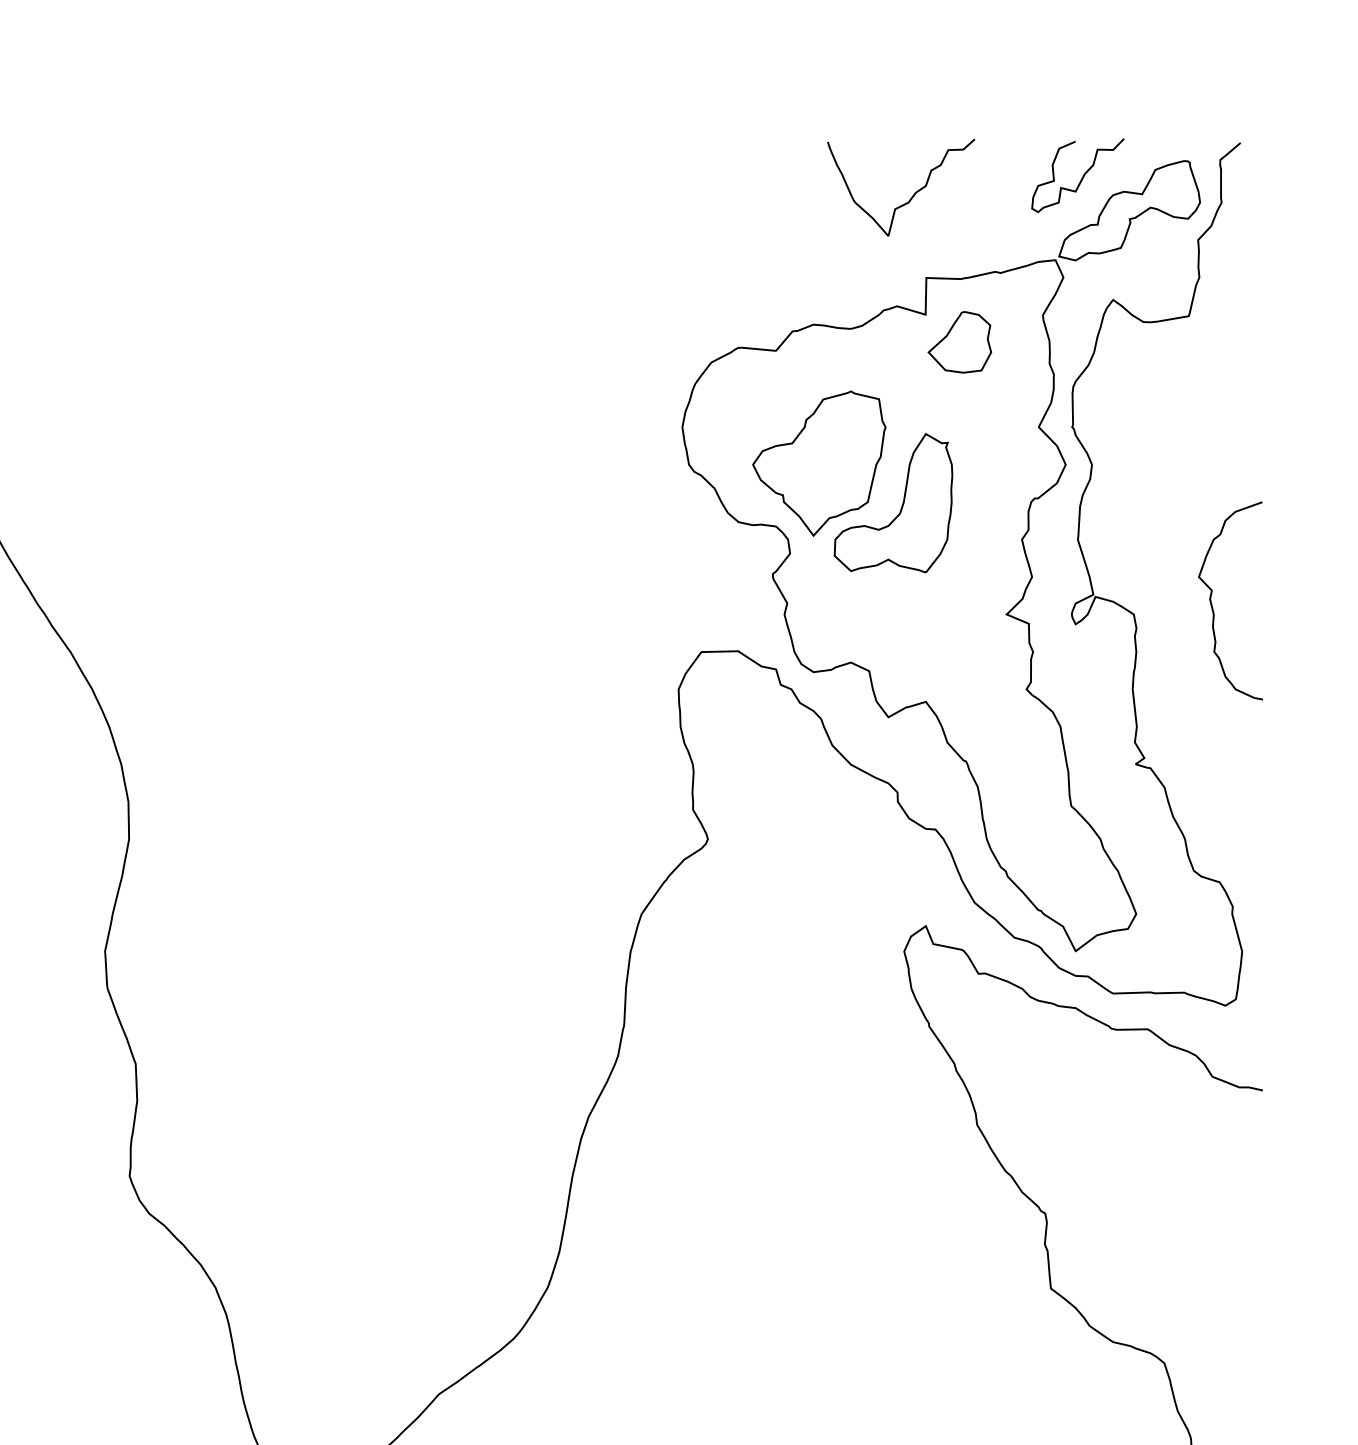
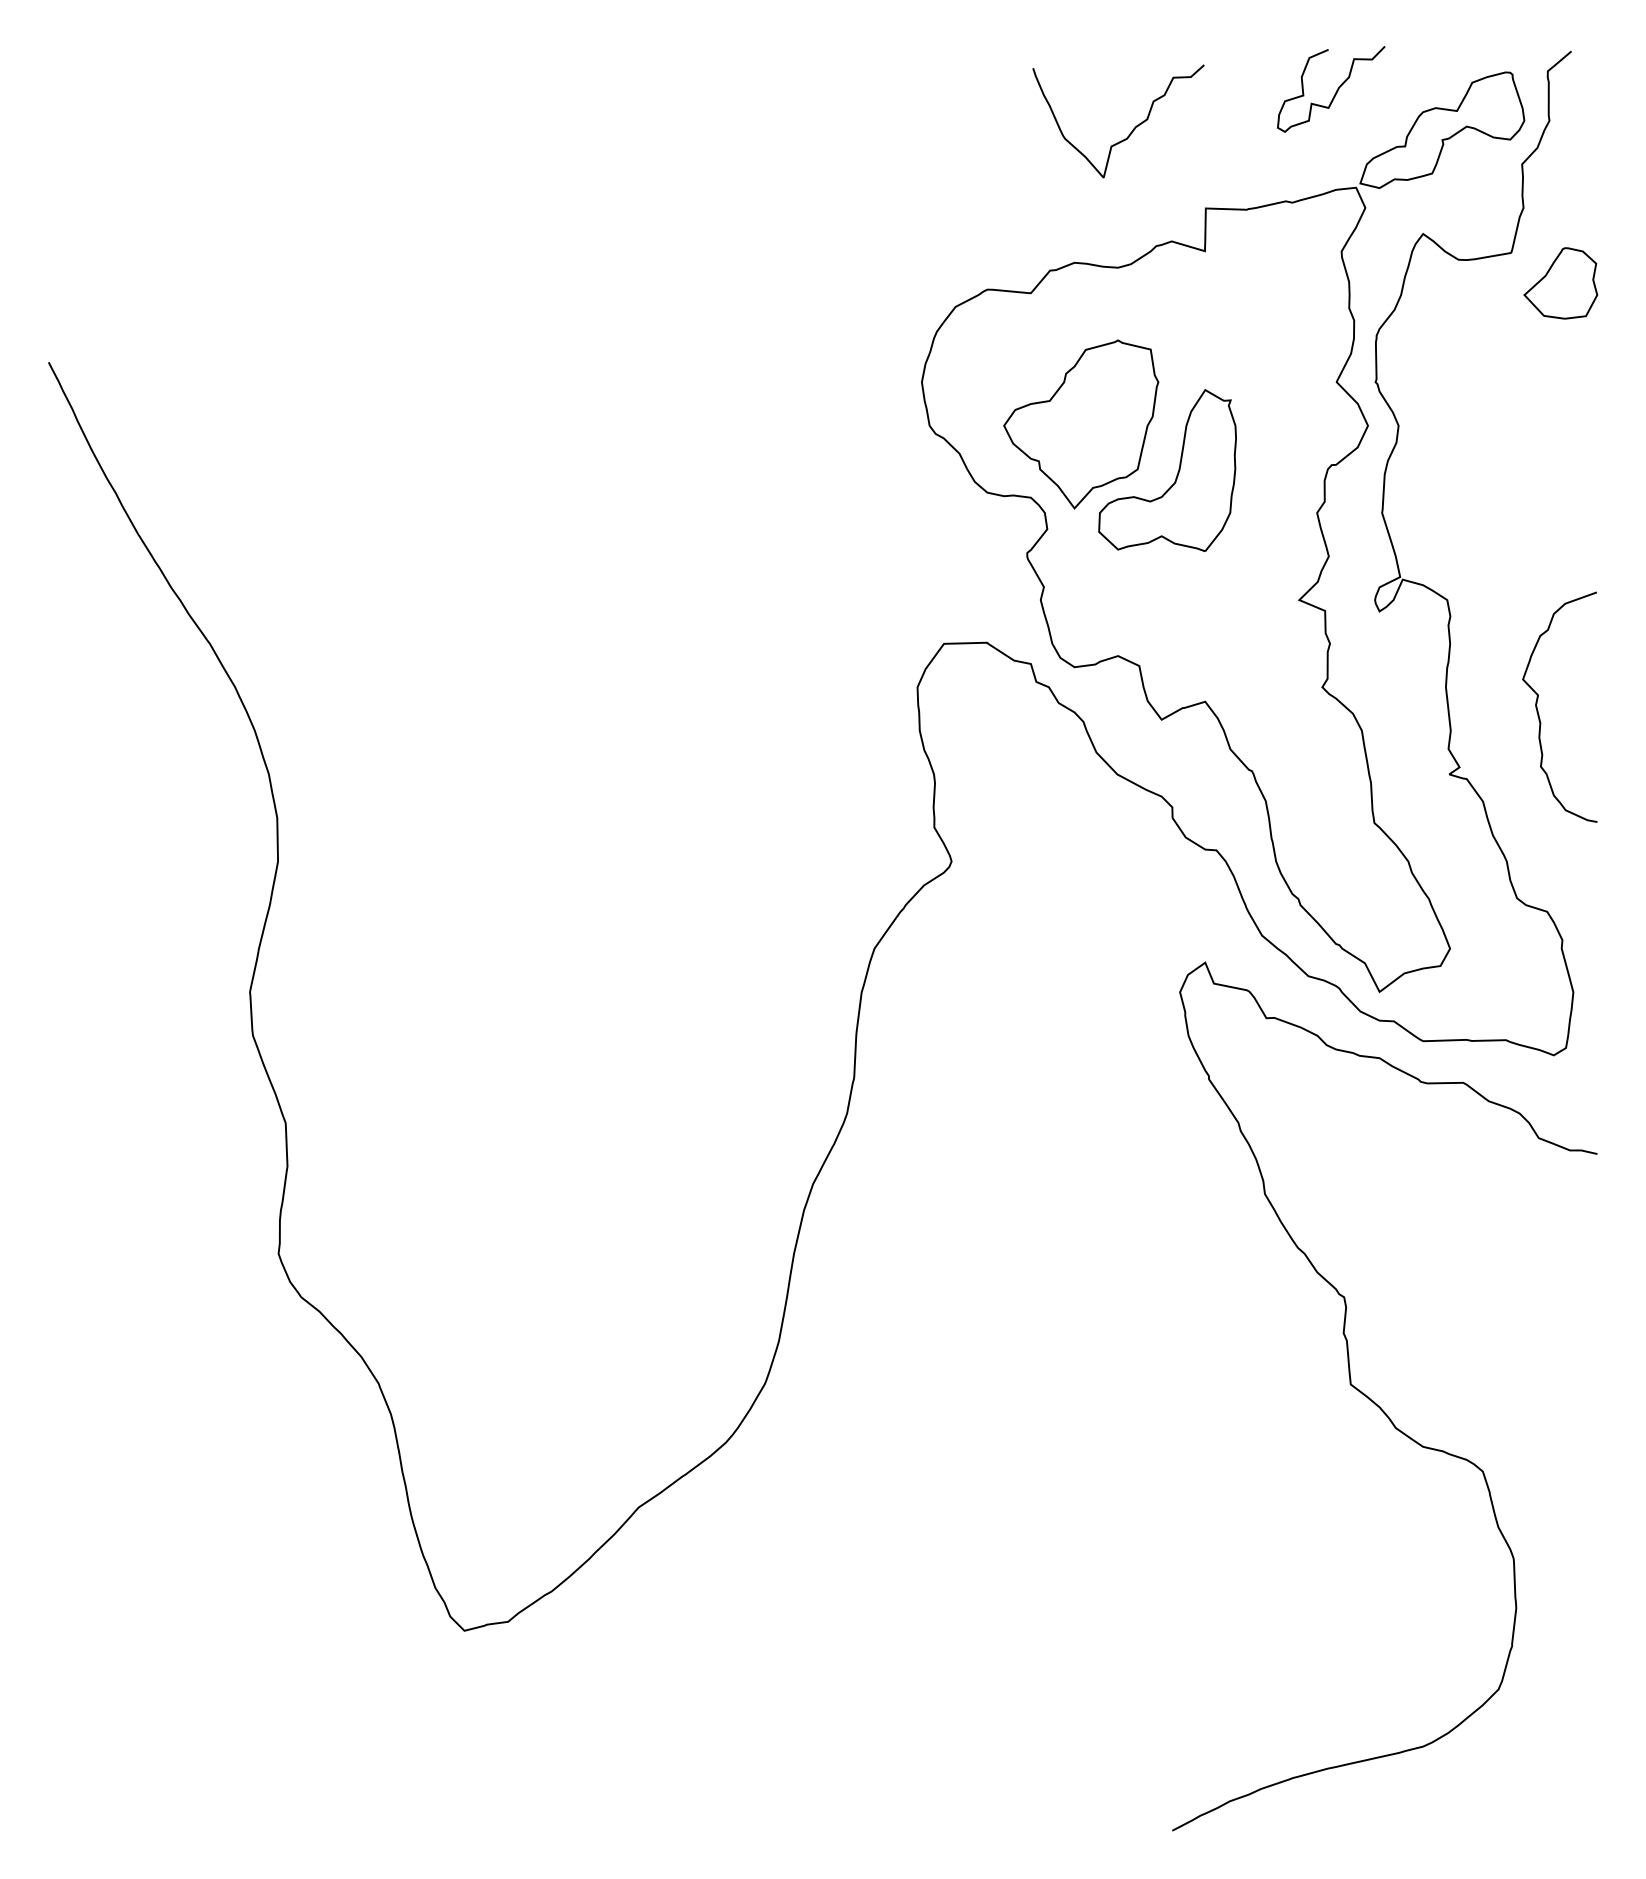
curve: (1081, 178) -> (1335, 92), moved
curve: (913, 194) -> (1132, 129), moved
part: (959, 342) -> (1560, 283), moved
curve: (1212, 603) -> (1538, 710), moved

